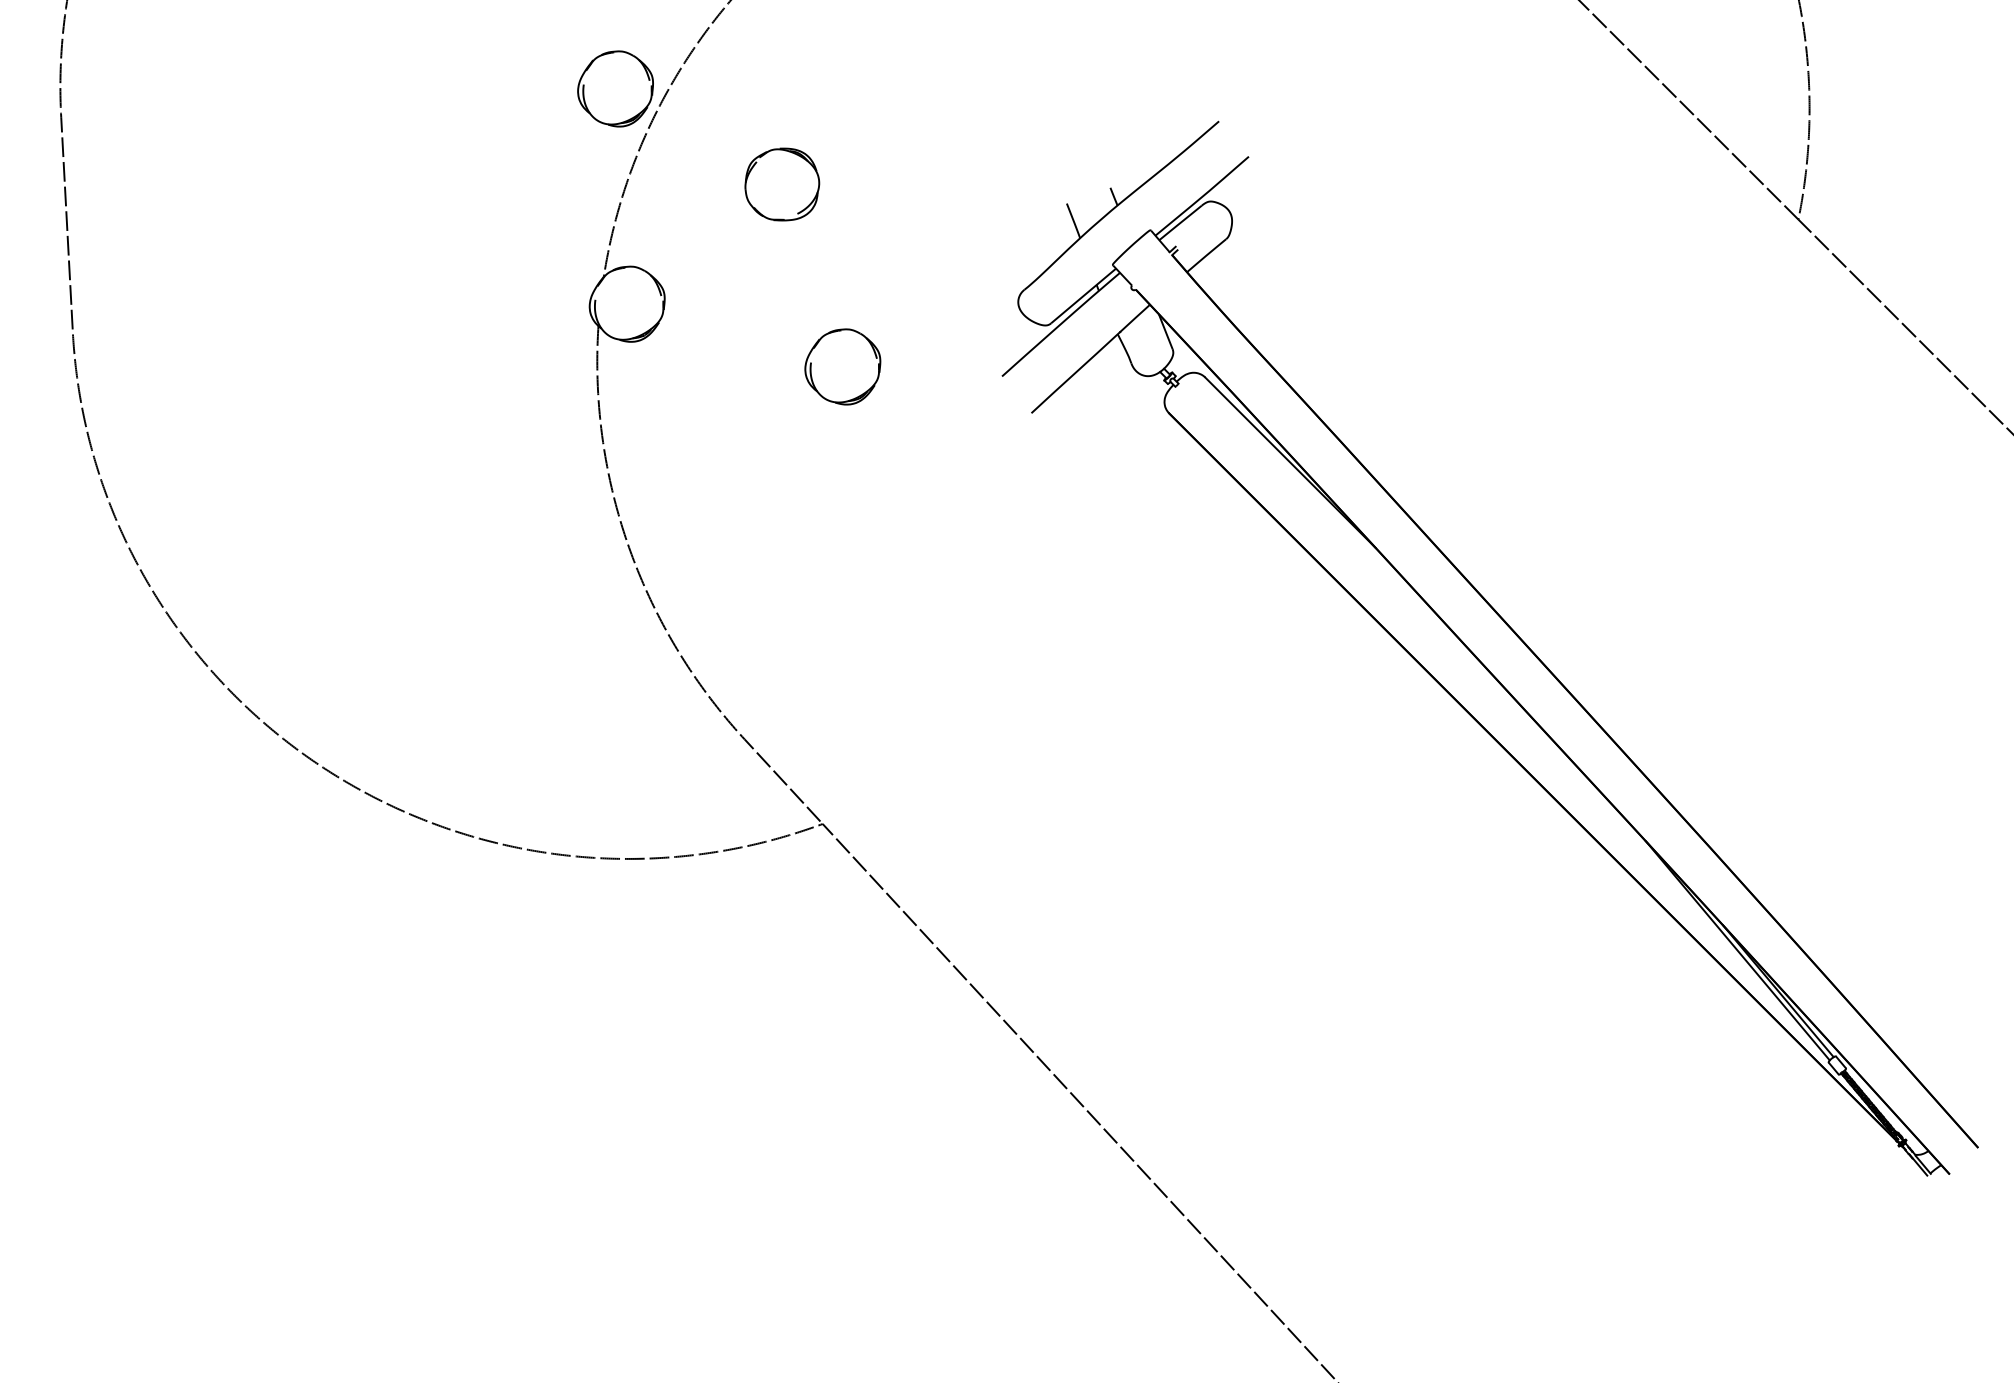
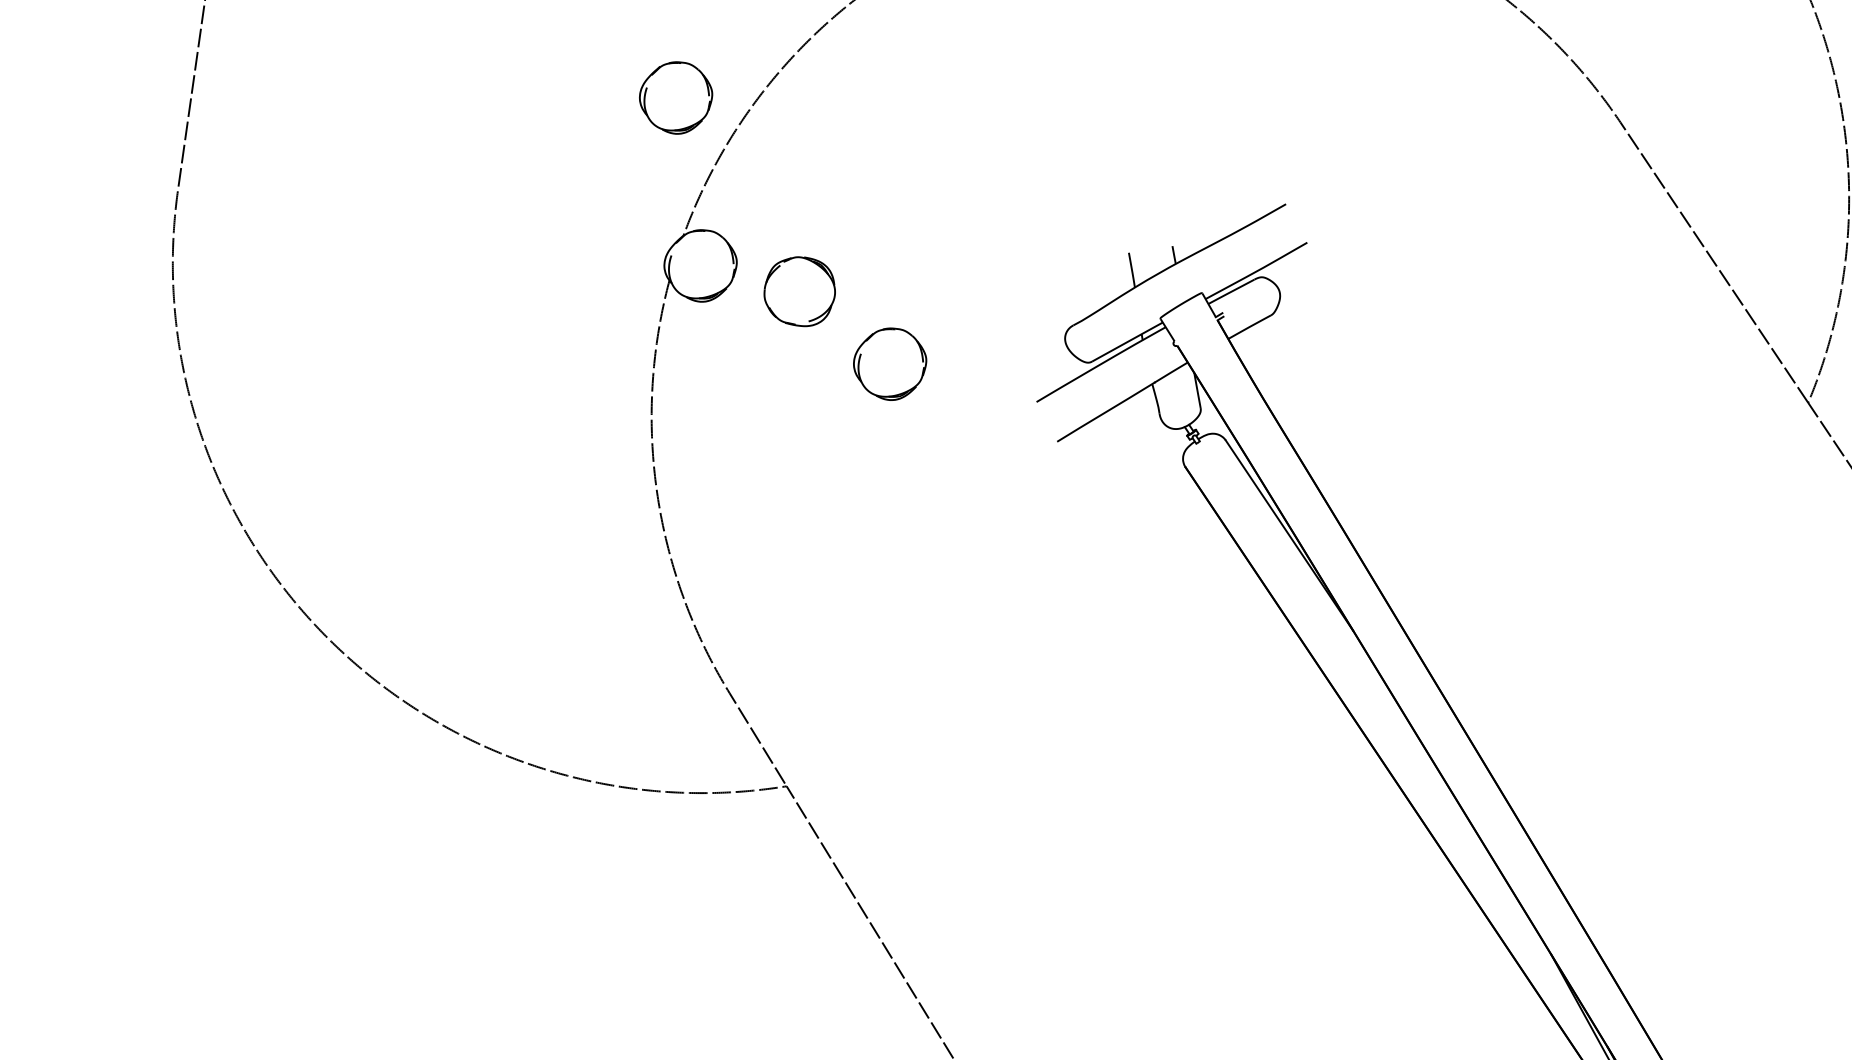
part: (615, 88) -> (675, 97), moved
part: (782, 184) -> (800, 291), moved

